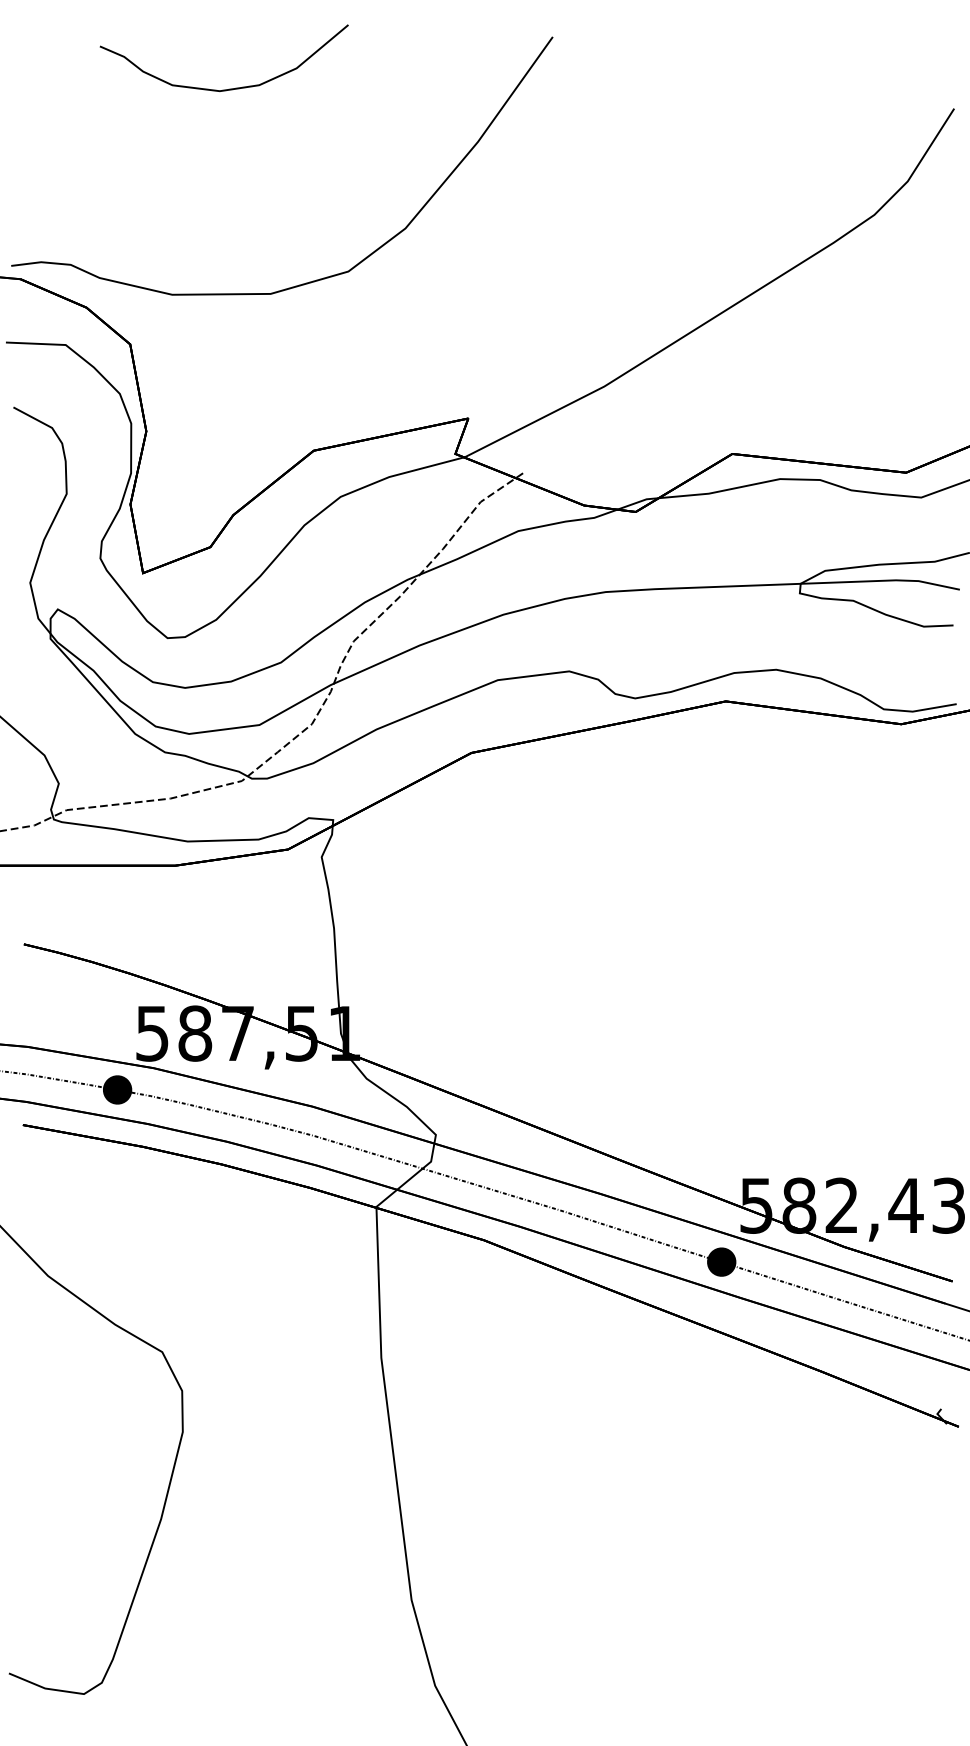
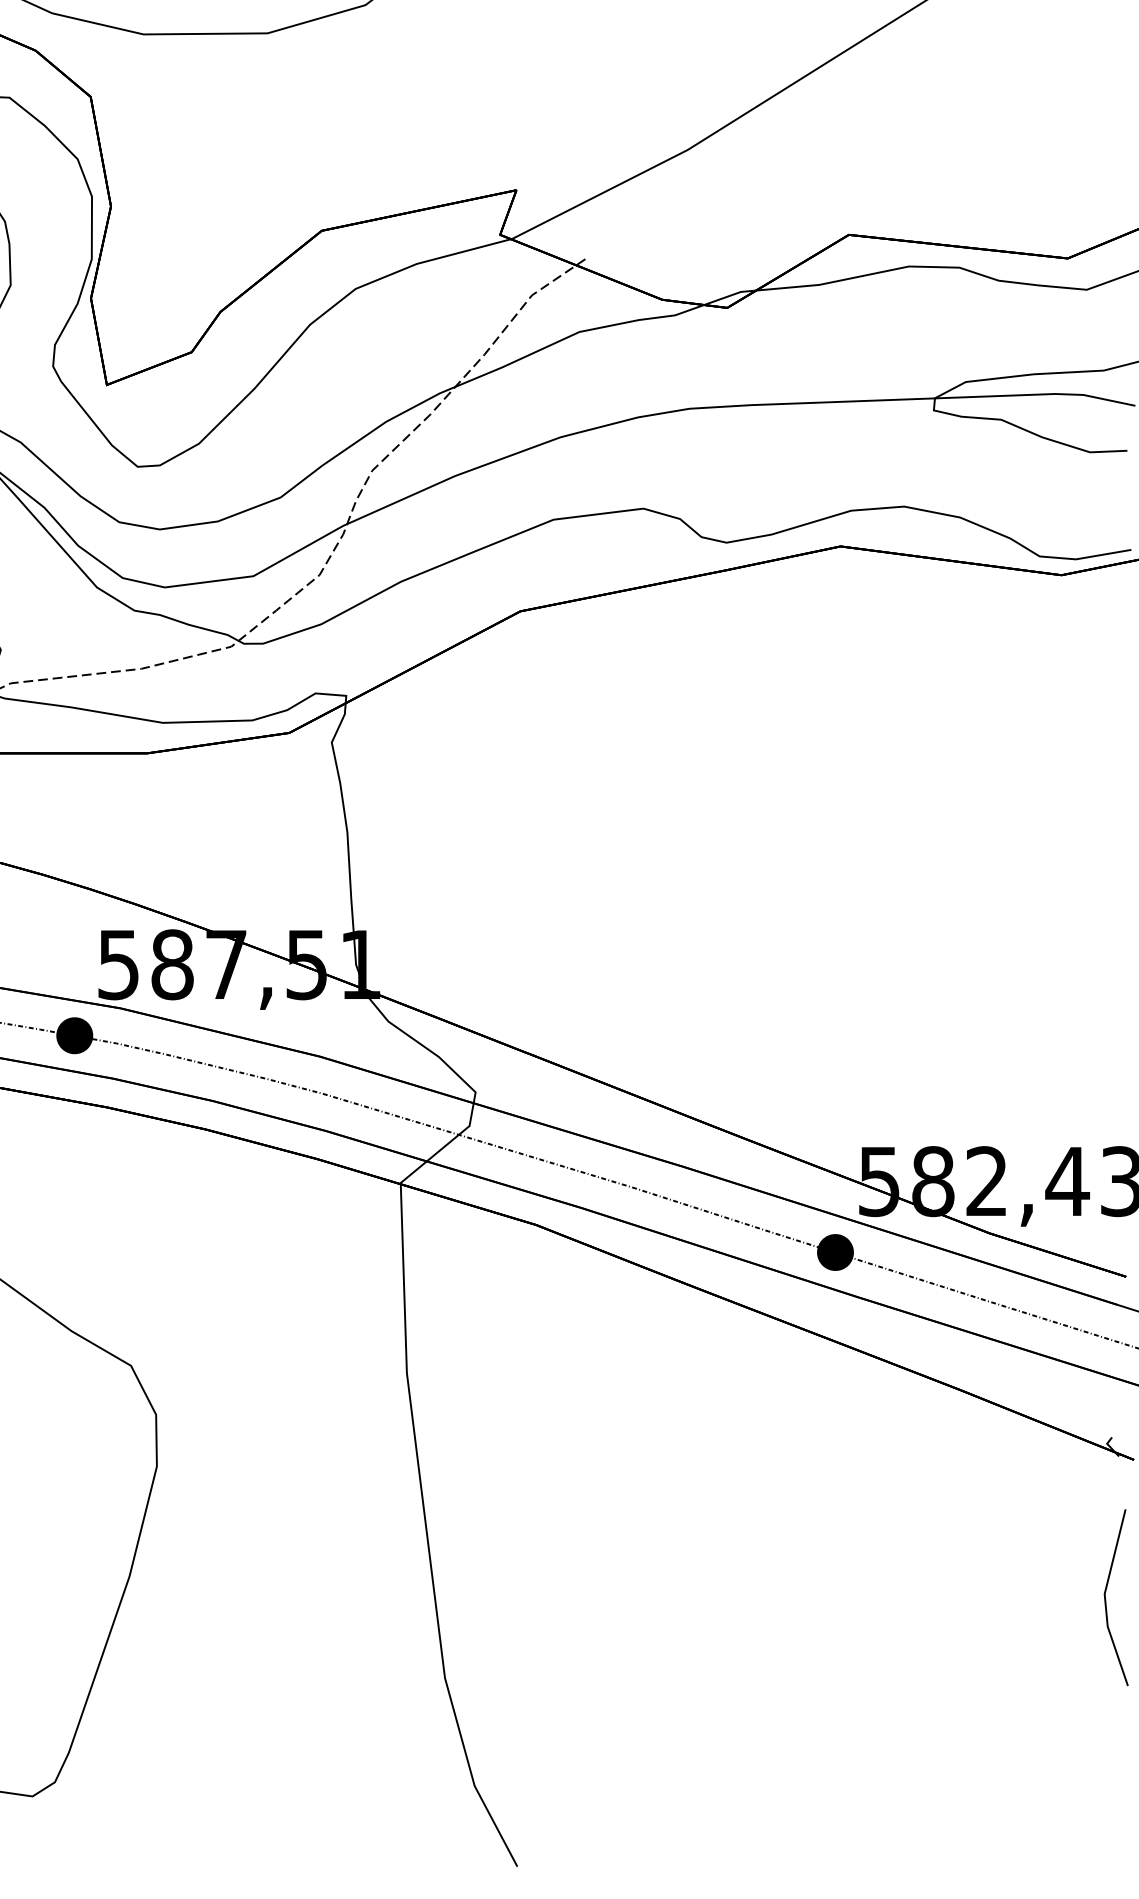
line: (936, 1536) -> (1105, 1598), added

